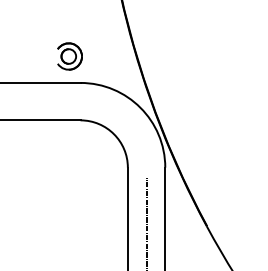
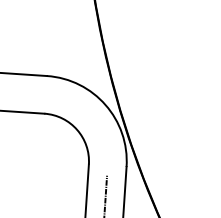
part: (69, 56) -> (37, 48), removed

